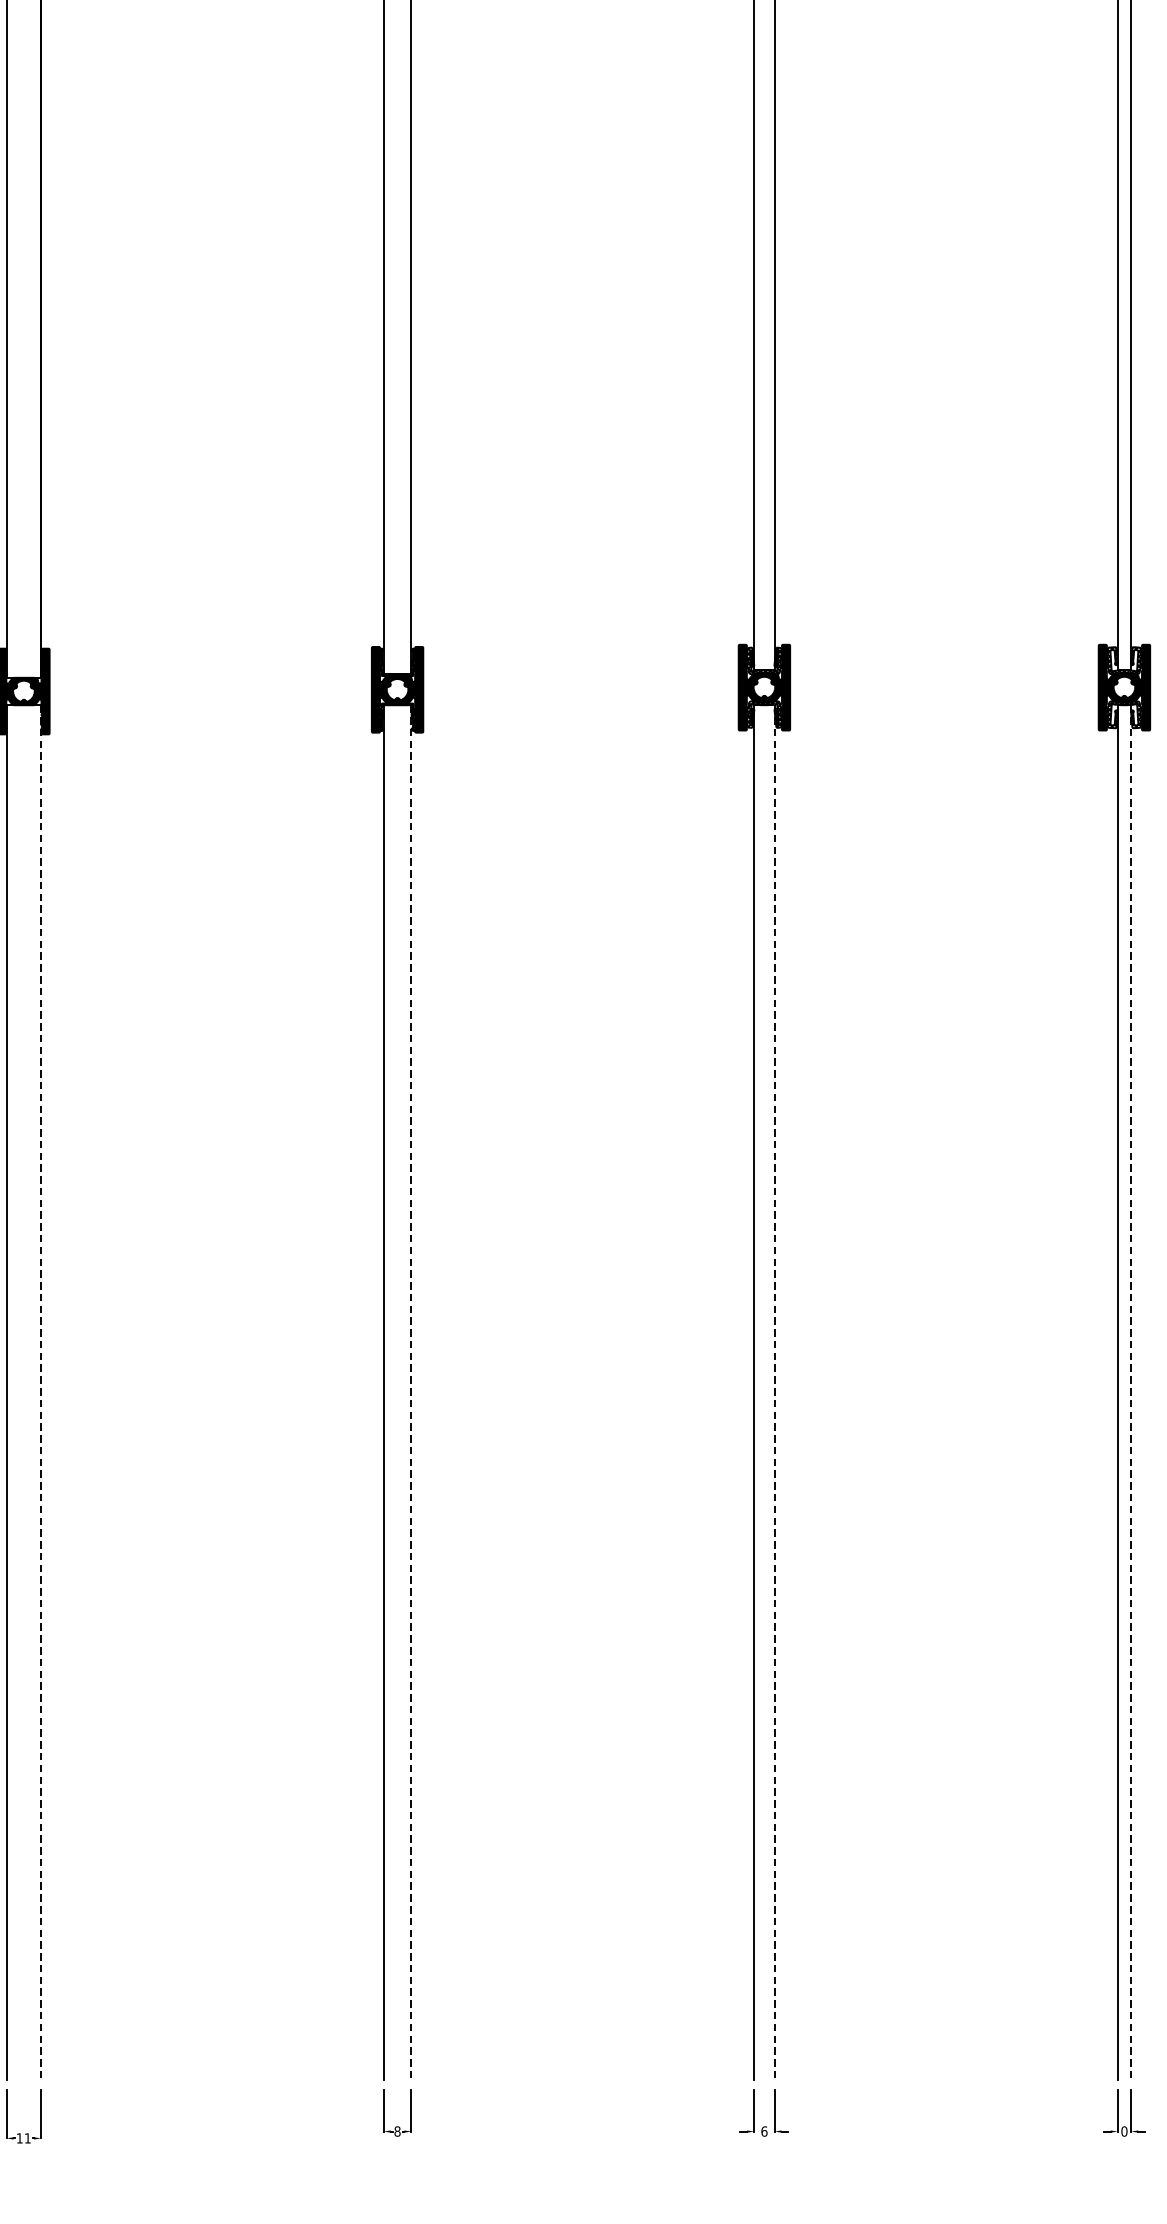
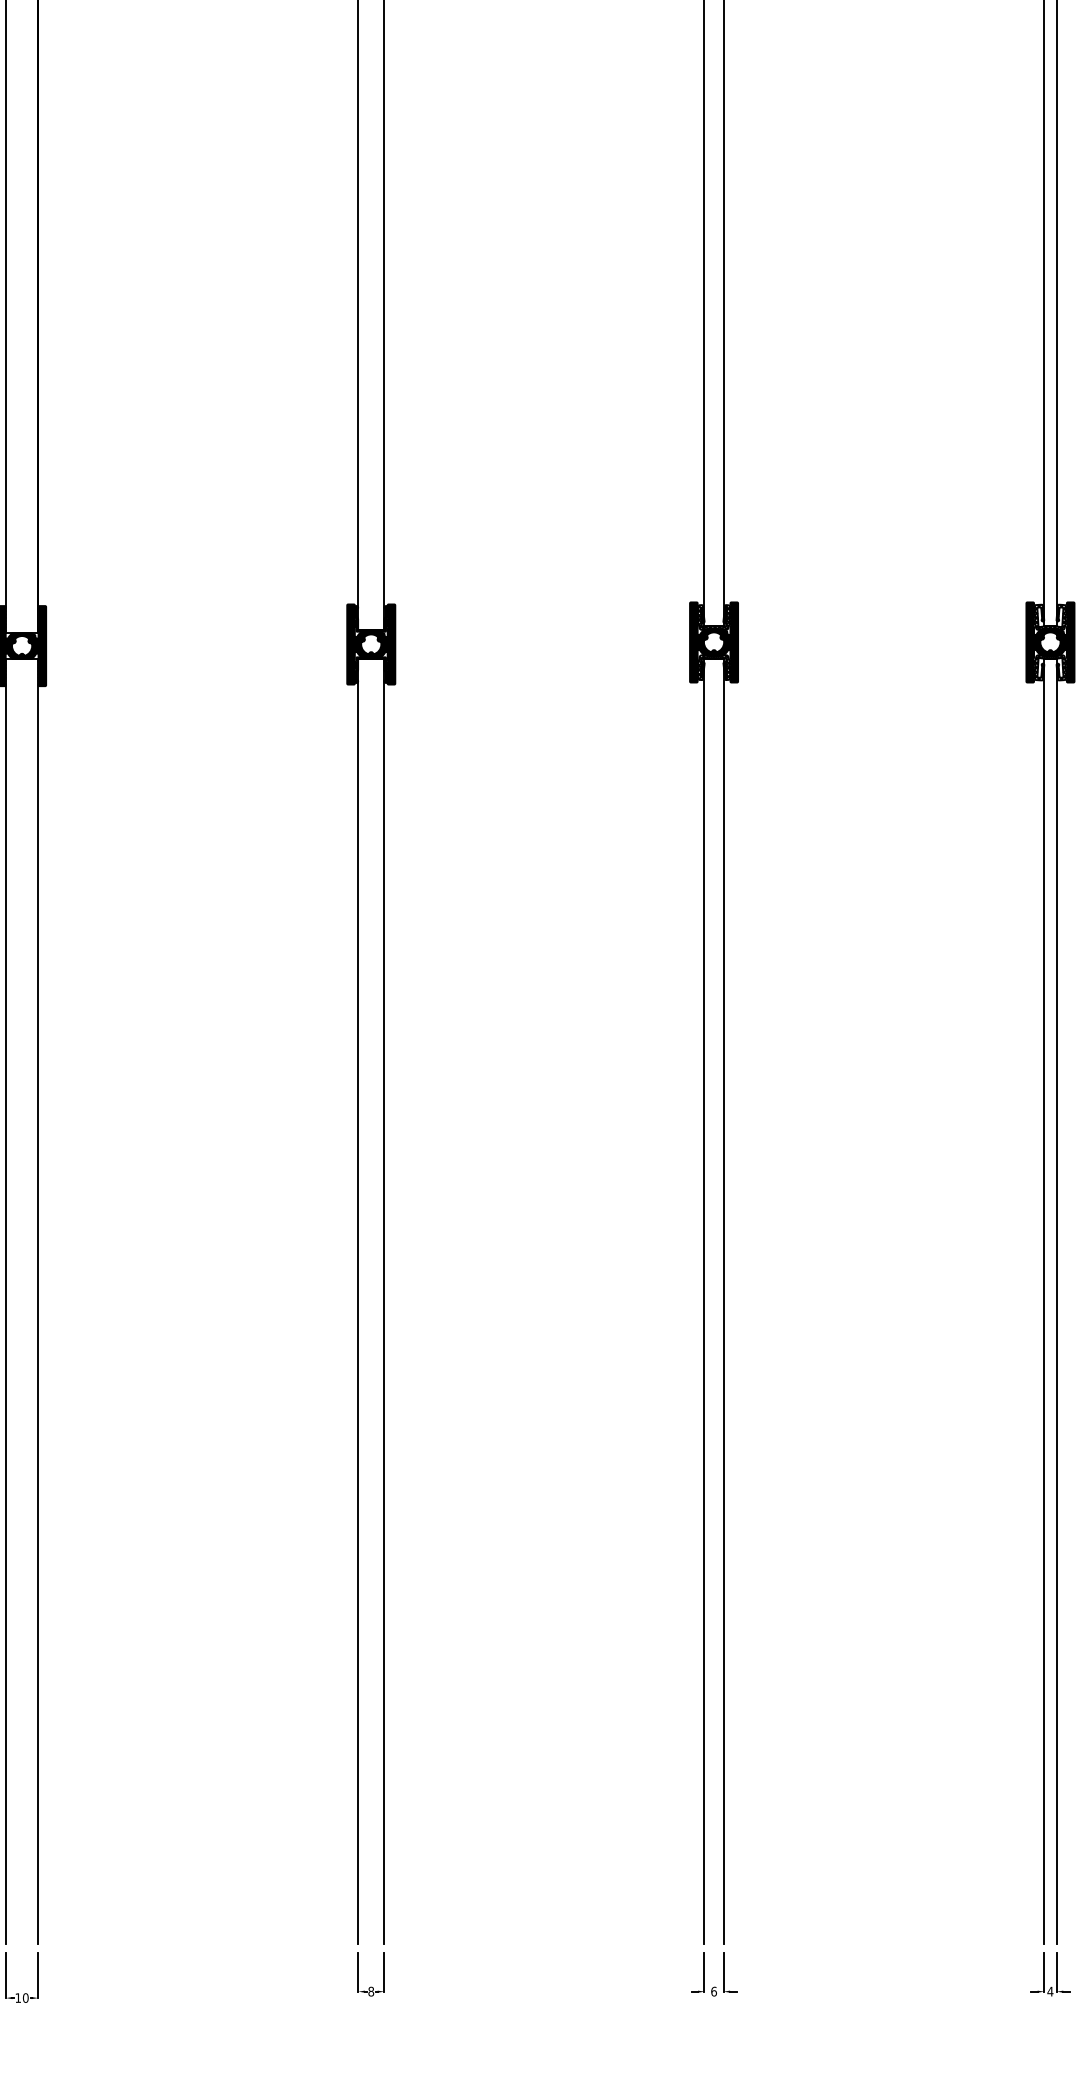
line: (41, 1392) -> (38, 1301), dashed -> solid
line: (411, 1392) -> (384, 1301), dashed -> solid
line: (774, 1392) -> (723, 1301), dashed -> solid
line: (1130, 1392) -> (1056, 1301), dashed -> solid
text: (1124, 2131) -> (1050, 1991), 0 -> 4
text: (27, 2137) -> (25, 1997), 11 -> 10

